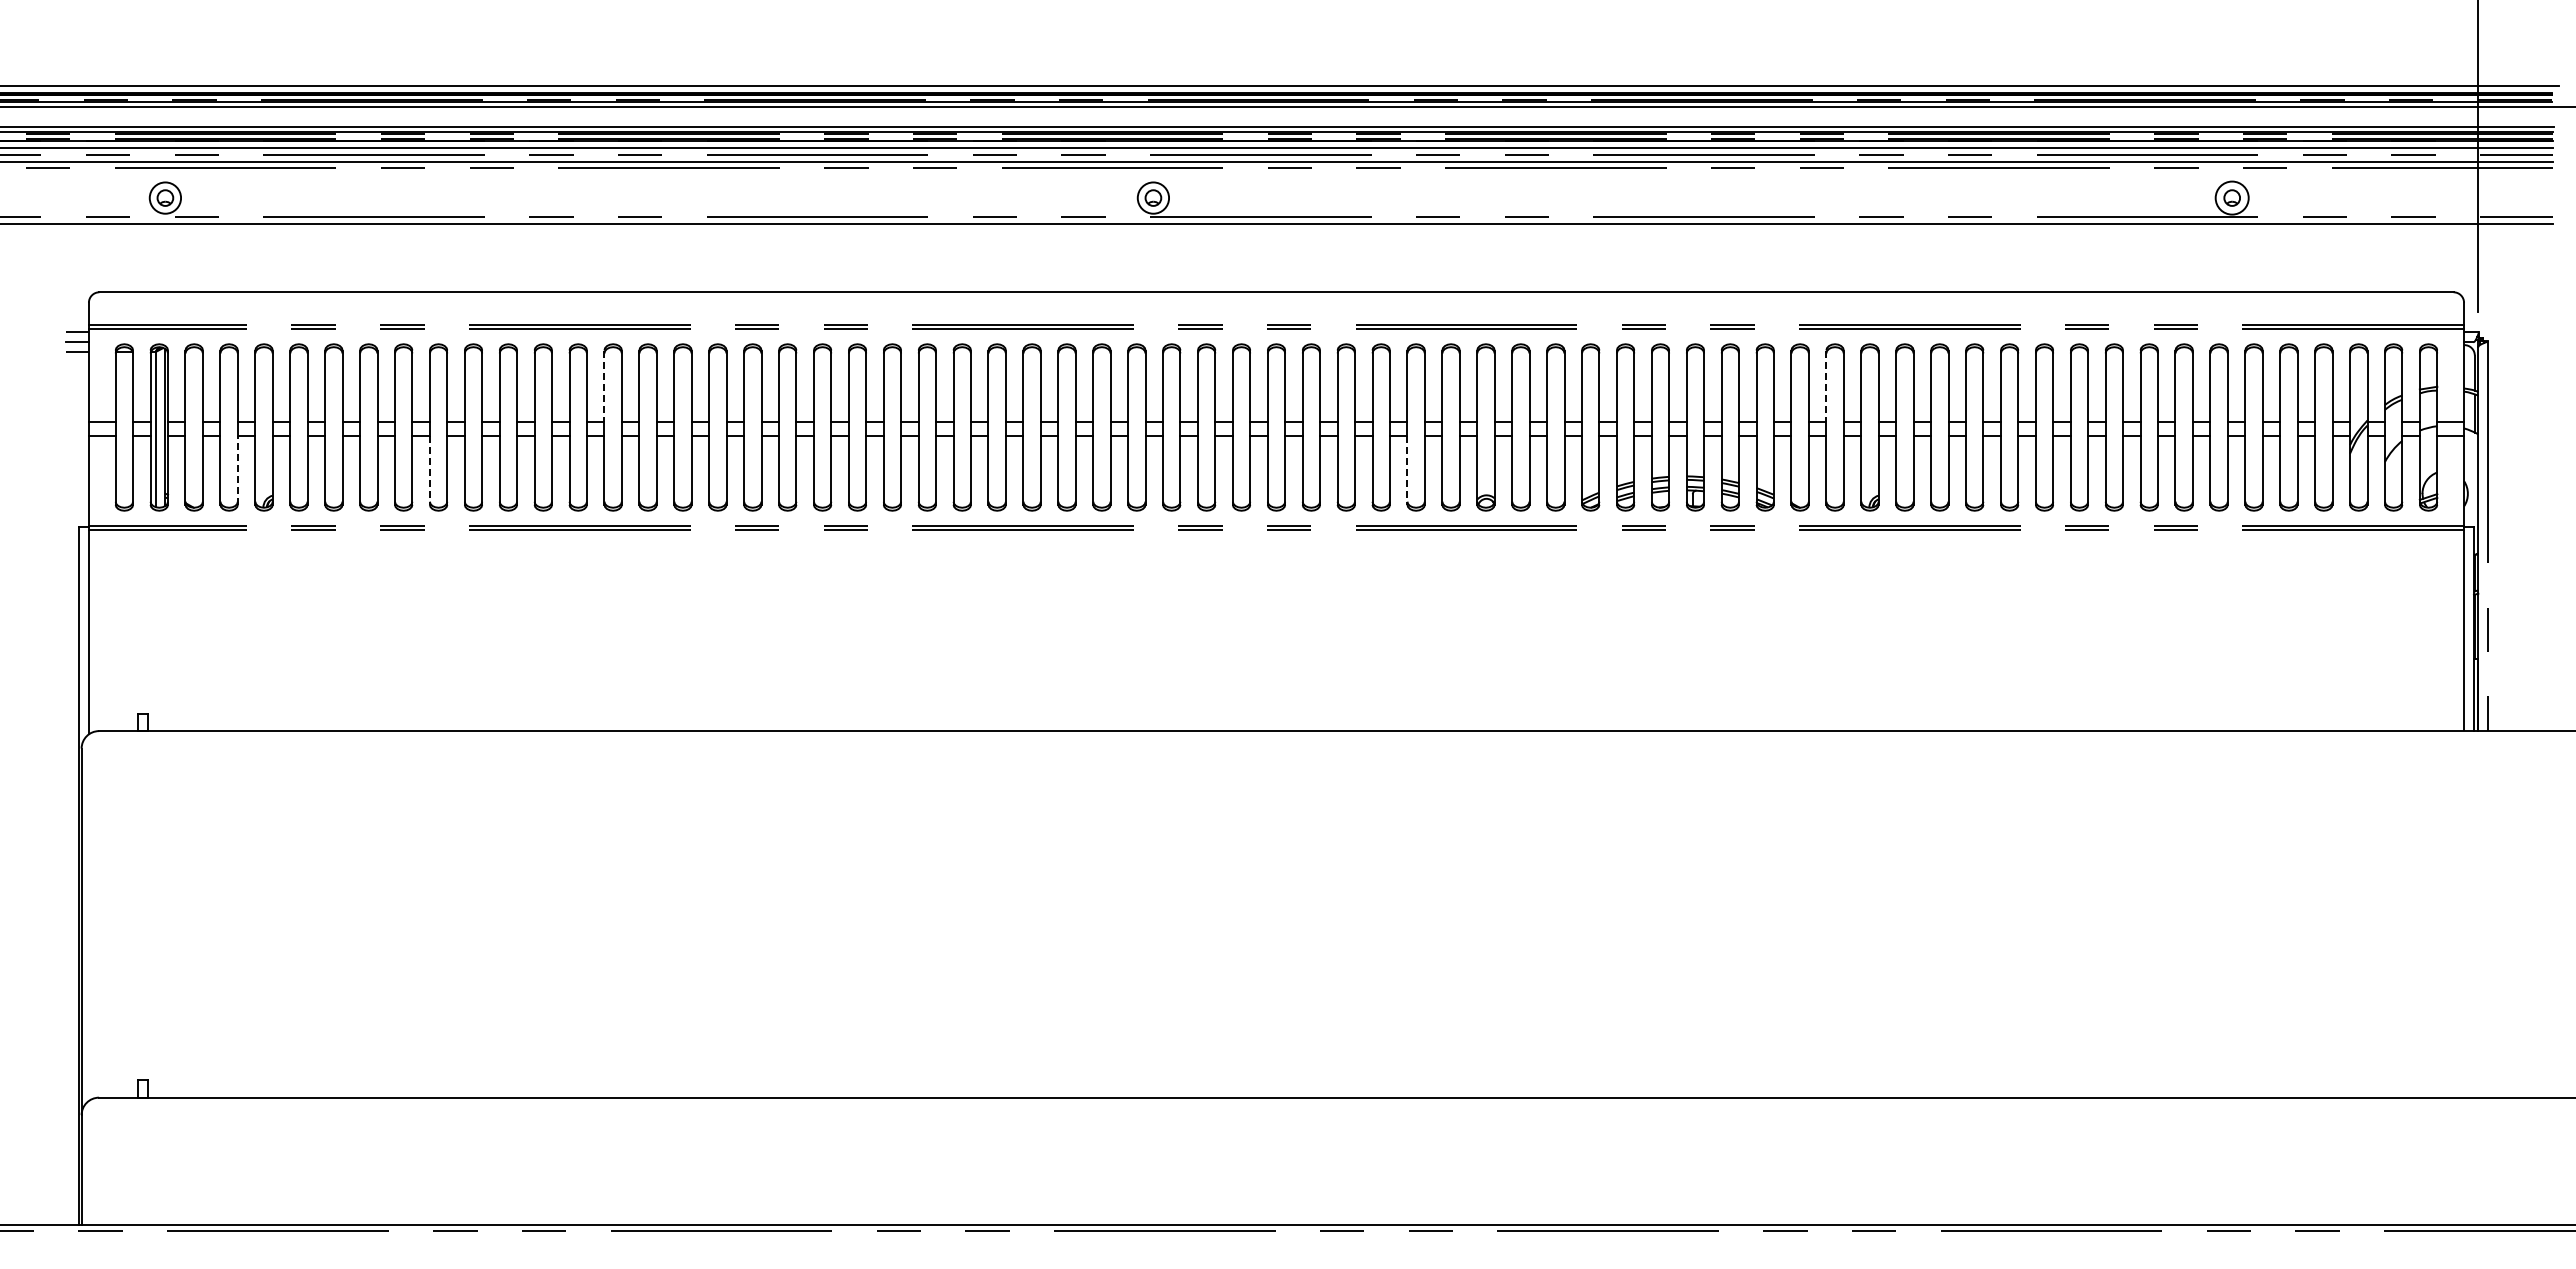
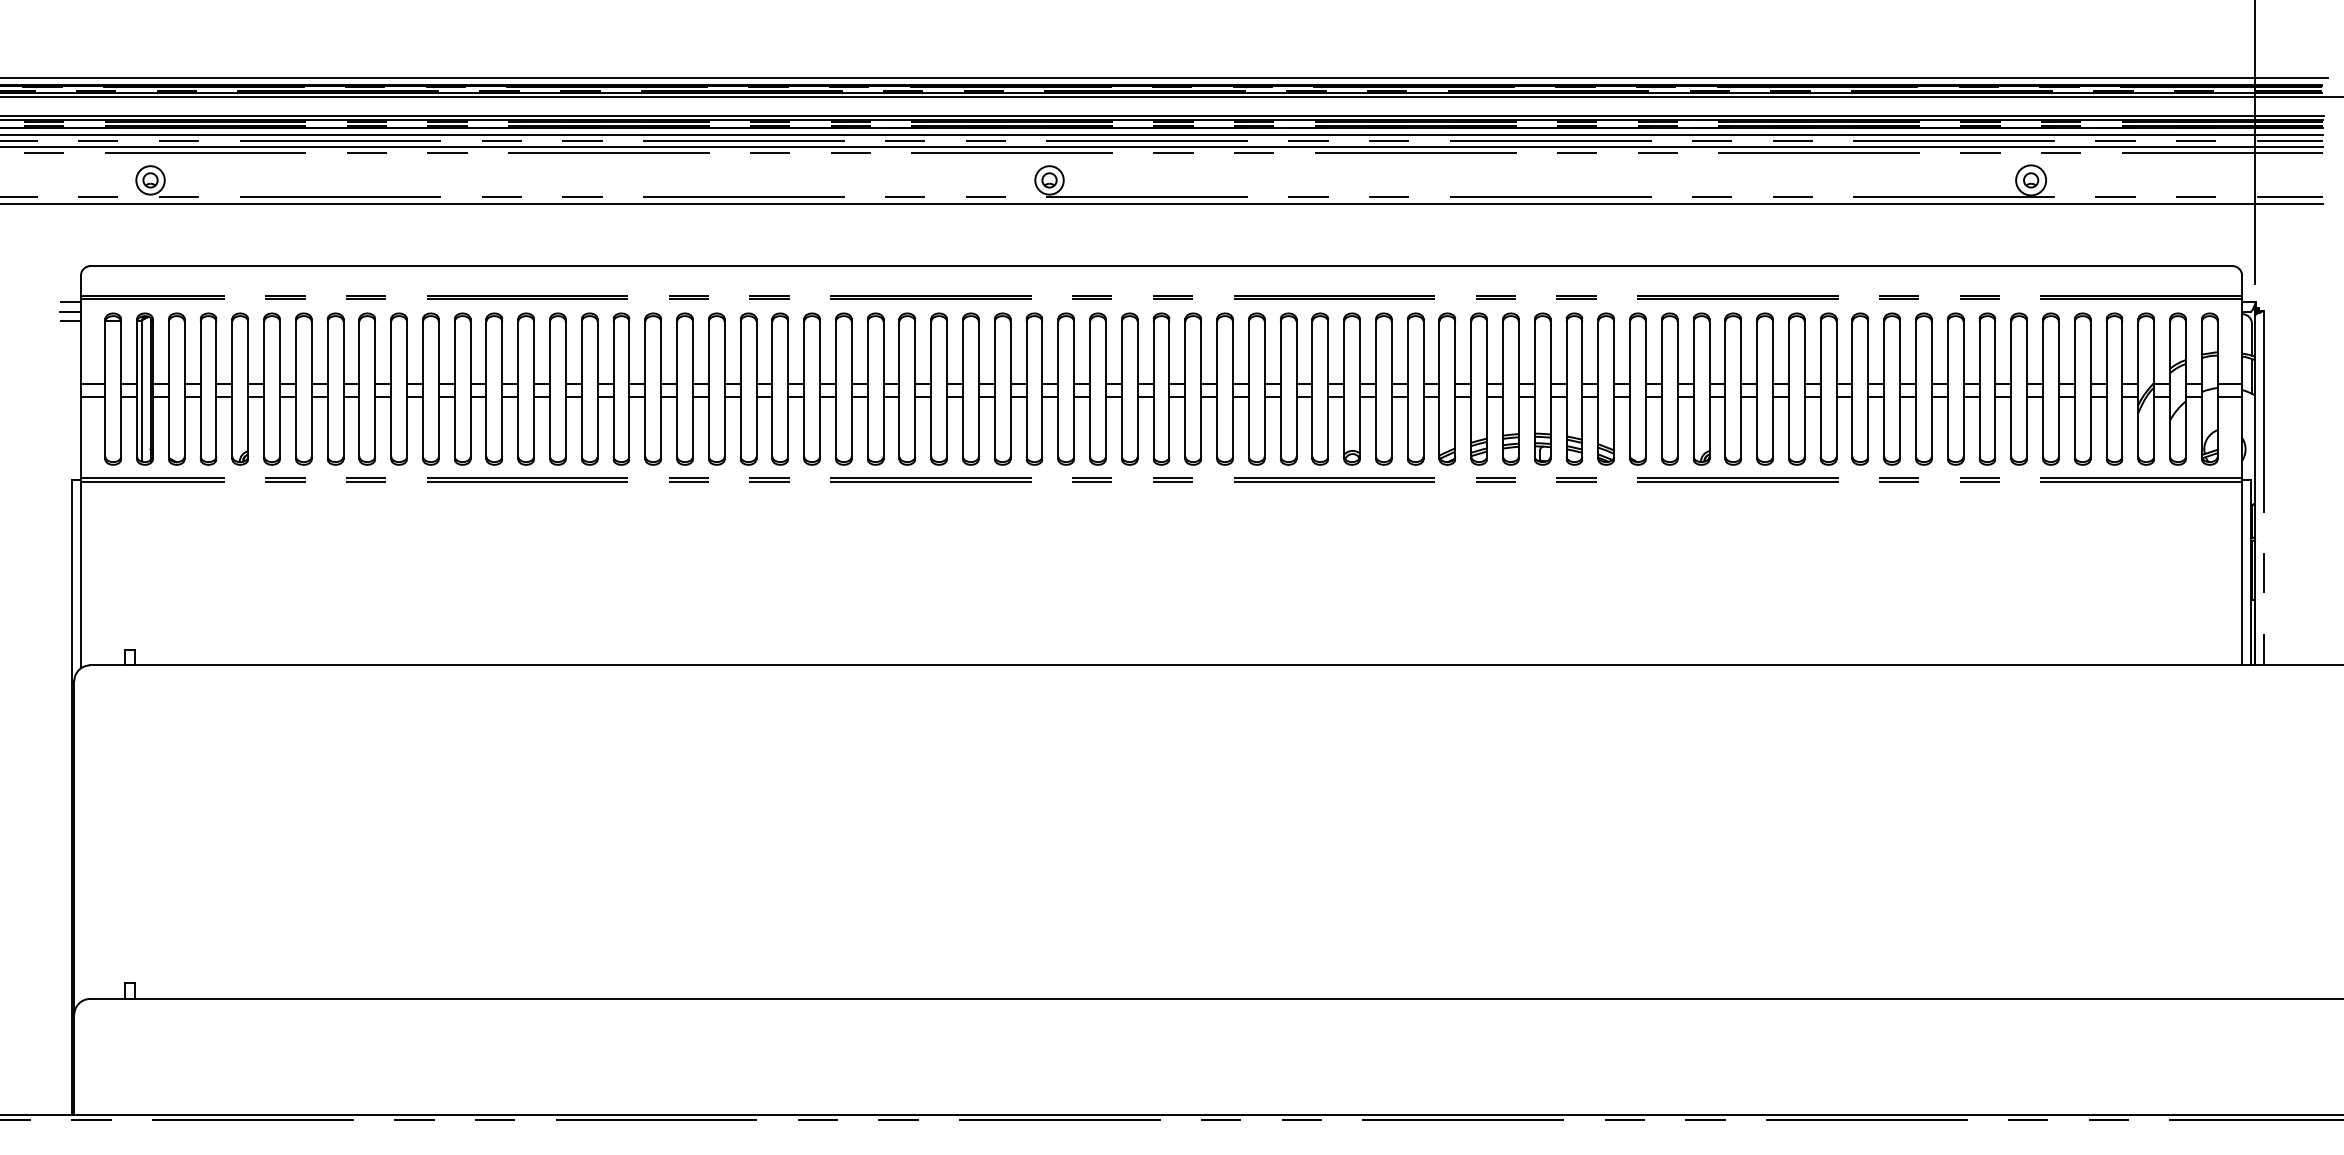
line: (604, 386) -> (550, 351), dashed -> solid
line: (1826, 386) -> (1661, 351), dashed -> solid
line: (237, 469) -> (216, 427), dashed -> solid
line: (429, 470) -> (390, 428), dashed -> solid
line: (1407, 470) -> (1280, 428), dashed -> solid

